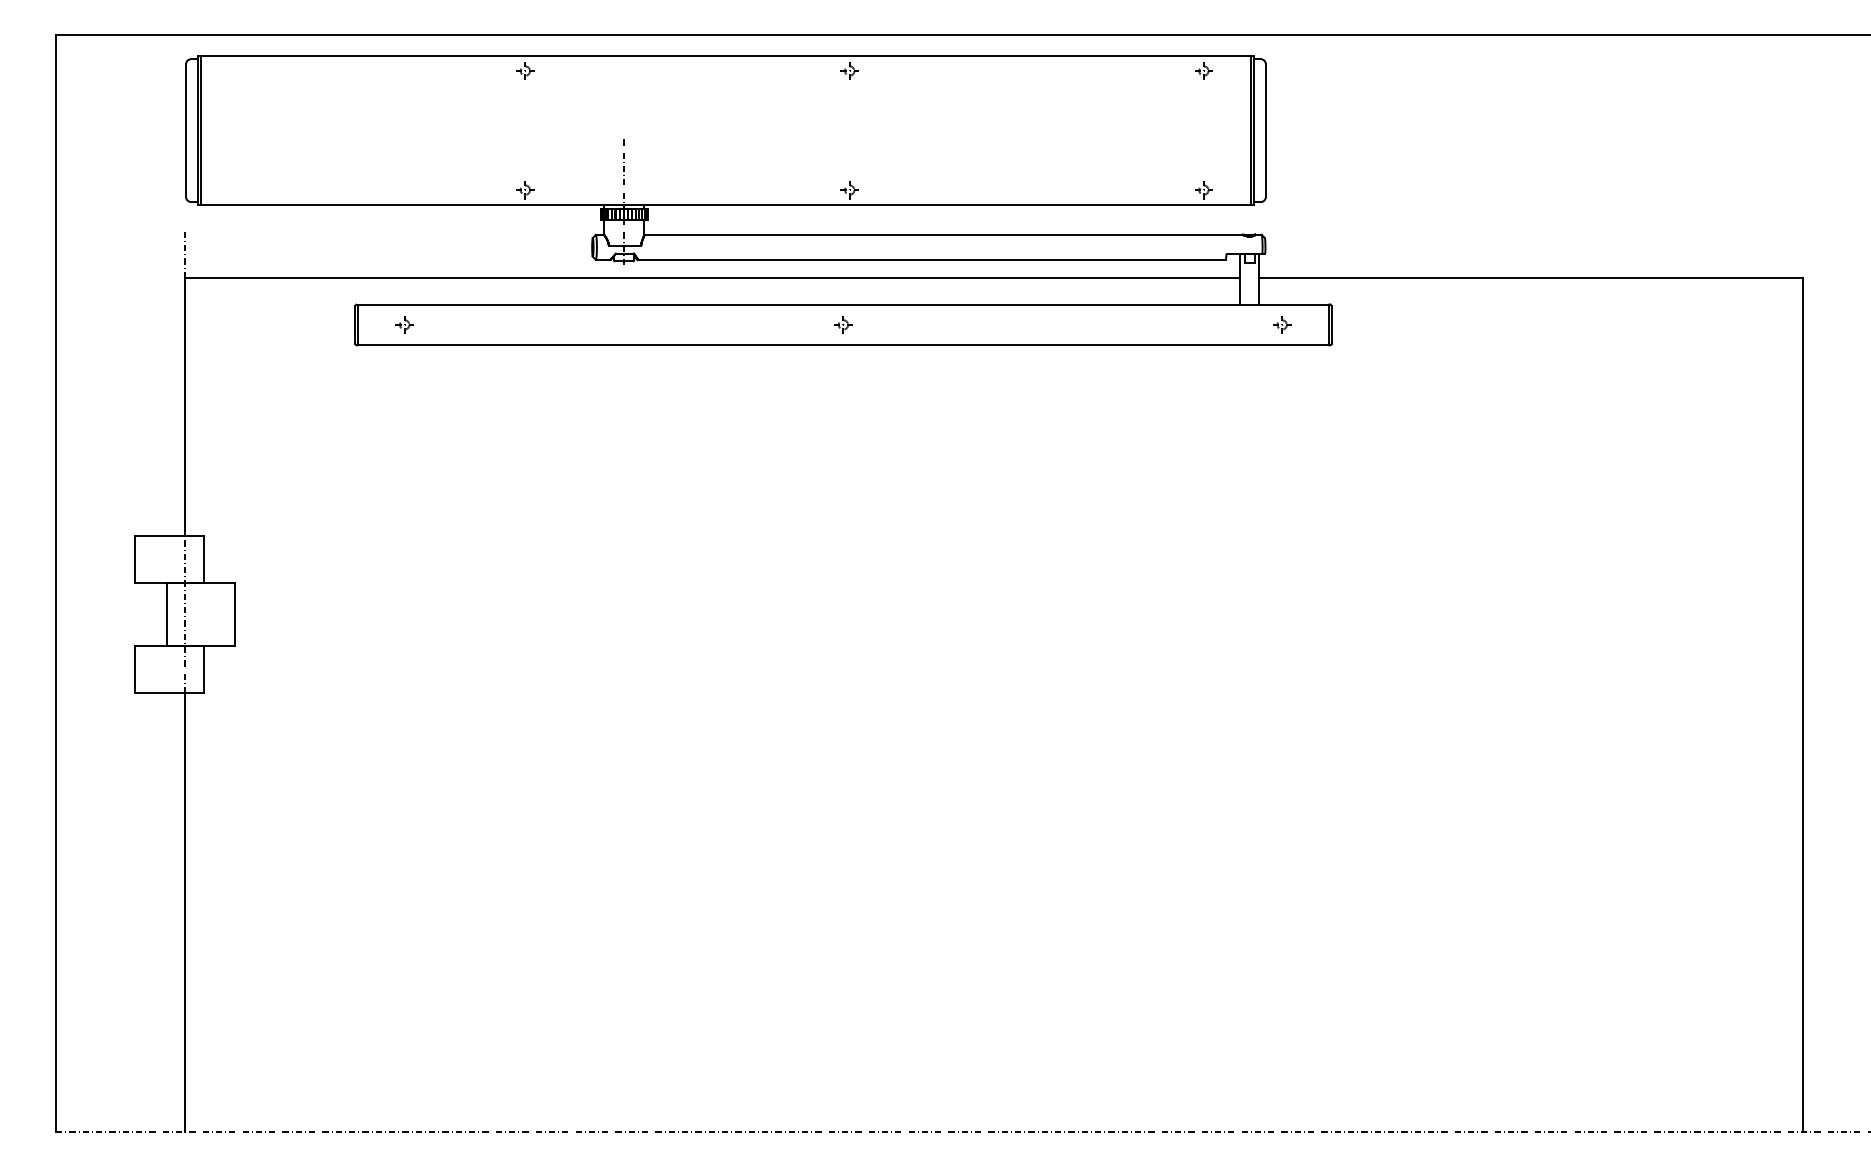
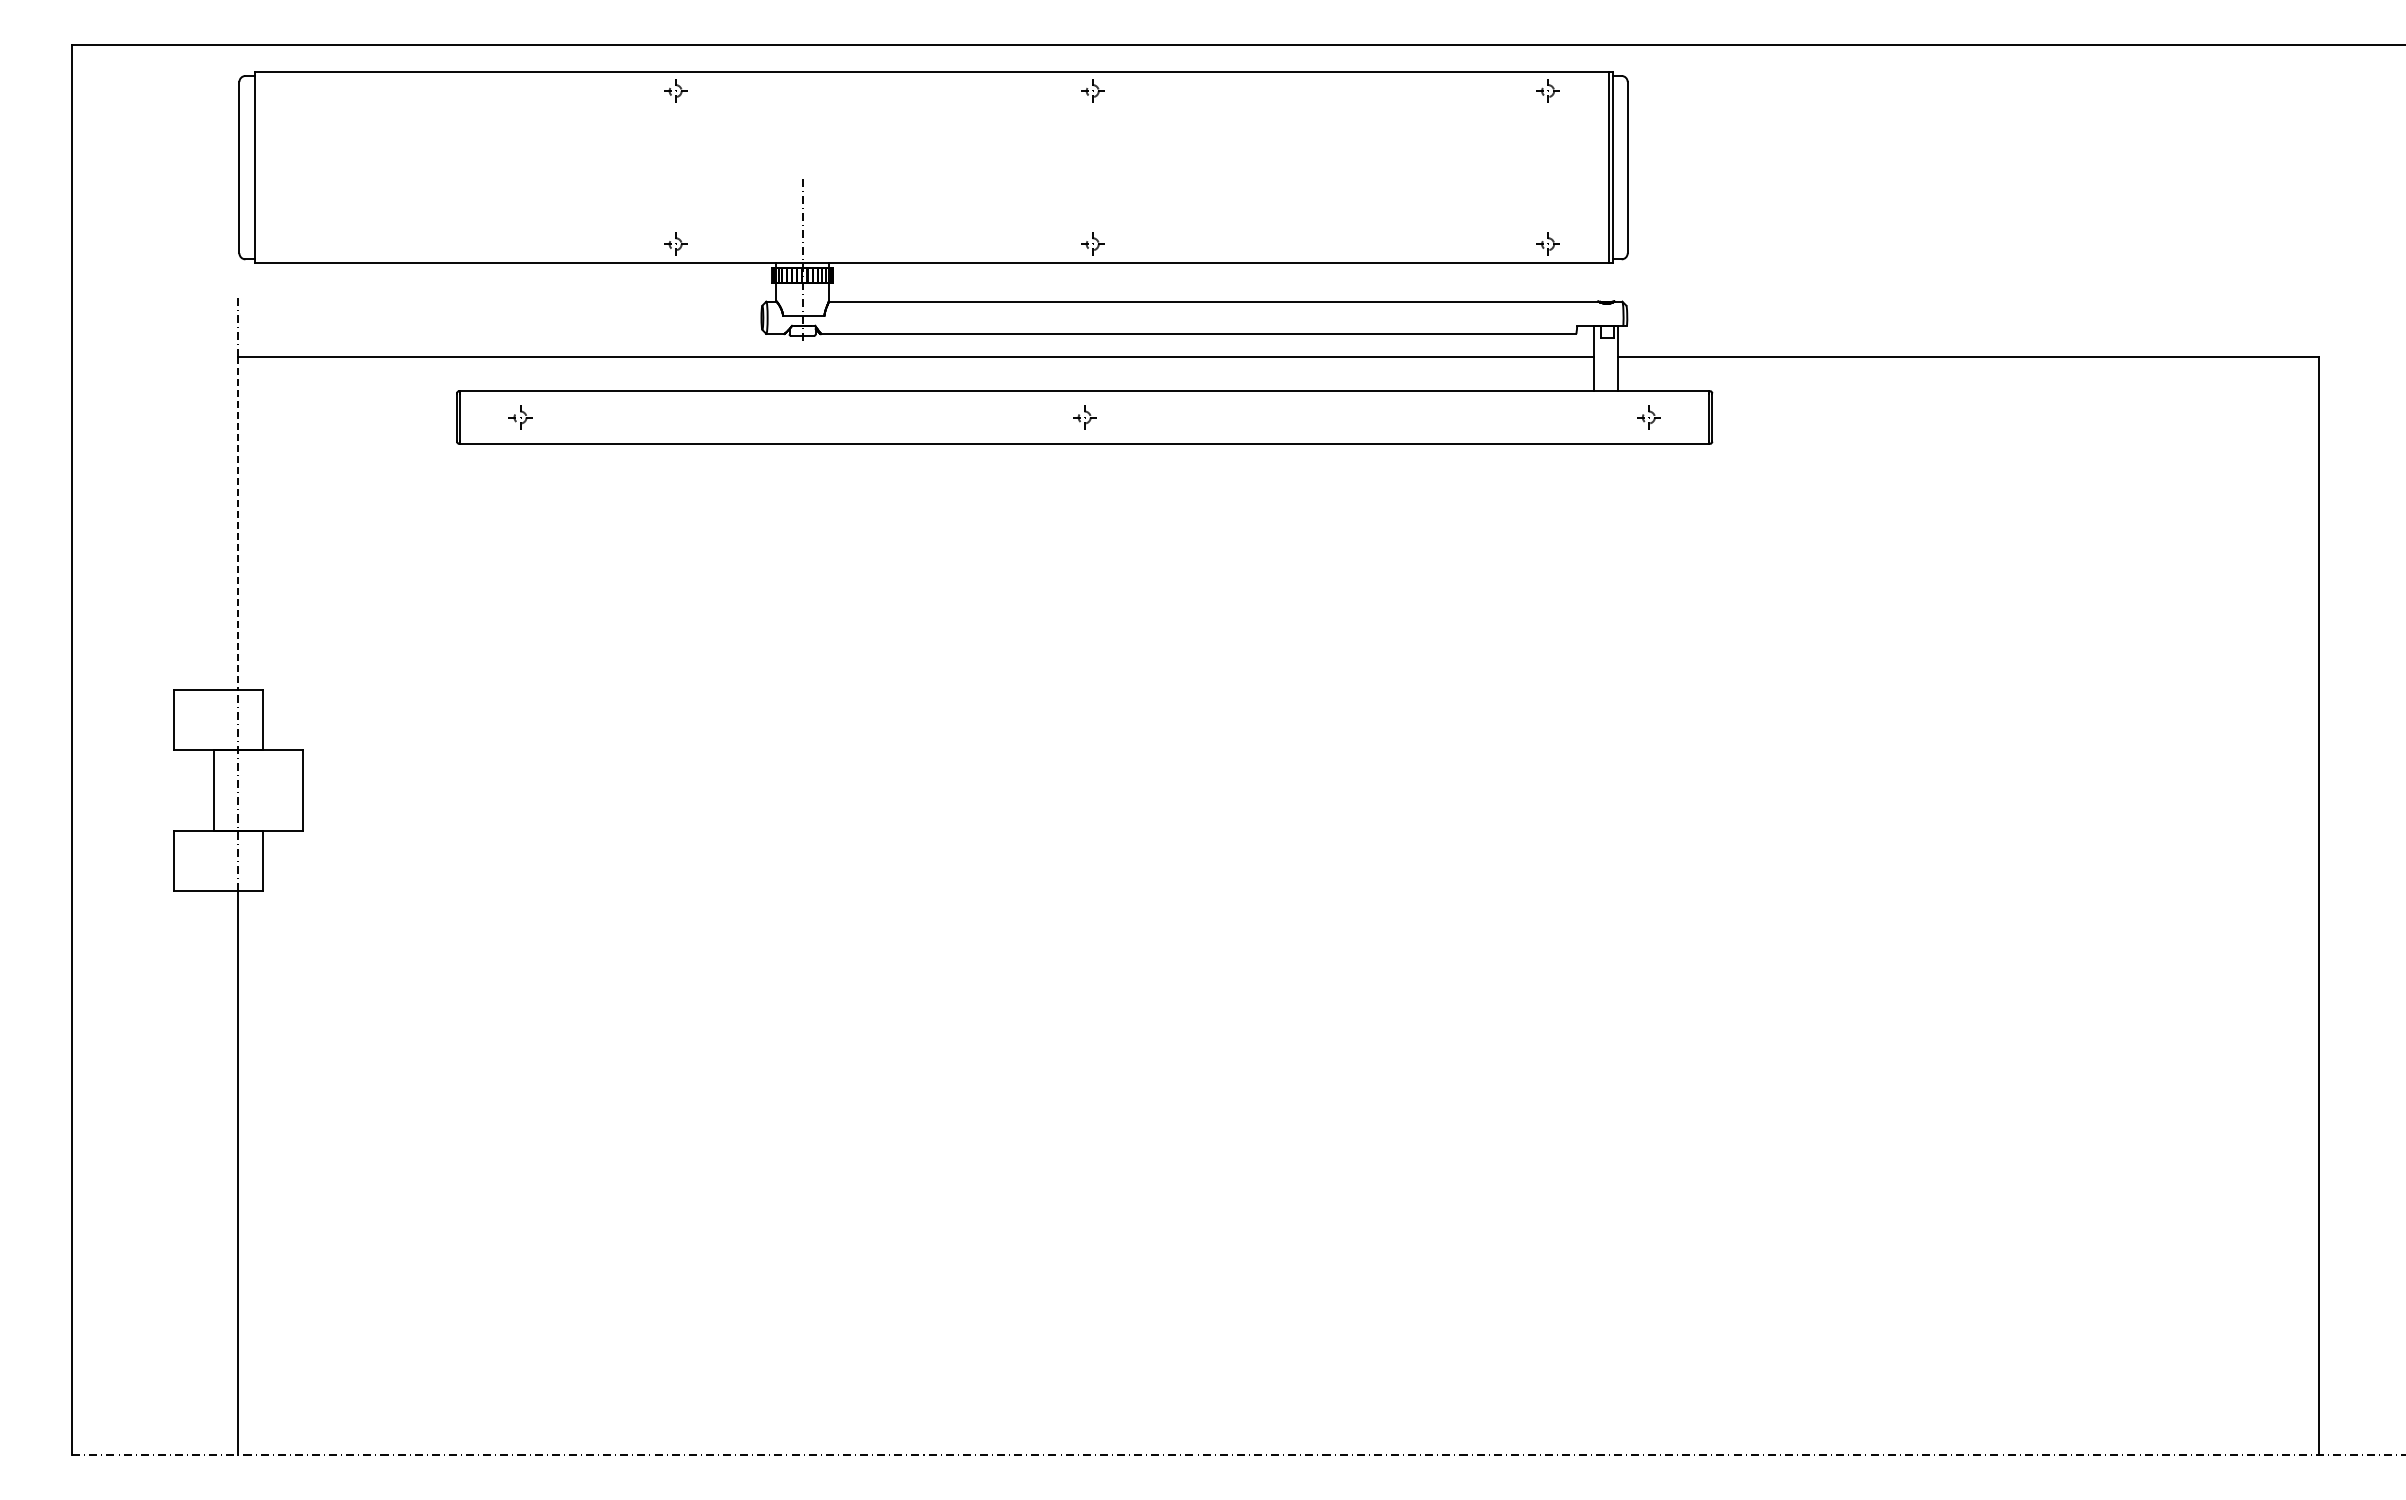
line: (200, 130) -> (258, 167), removed
line: (185, 407) -> (238, 523), solid -> dashed

